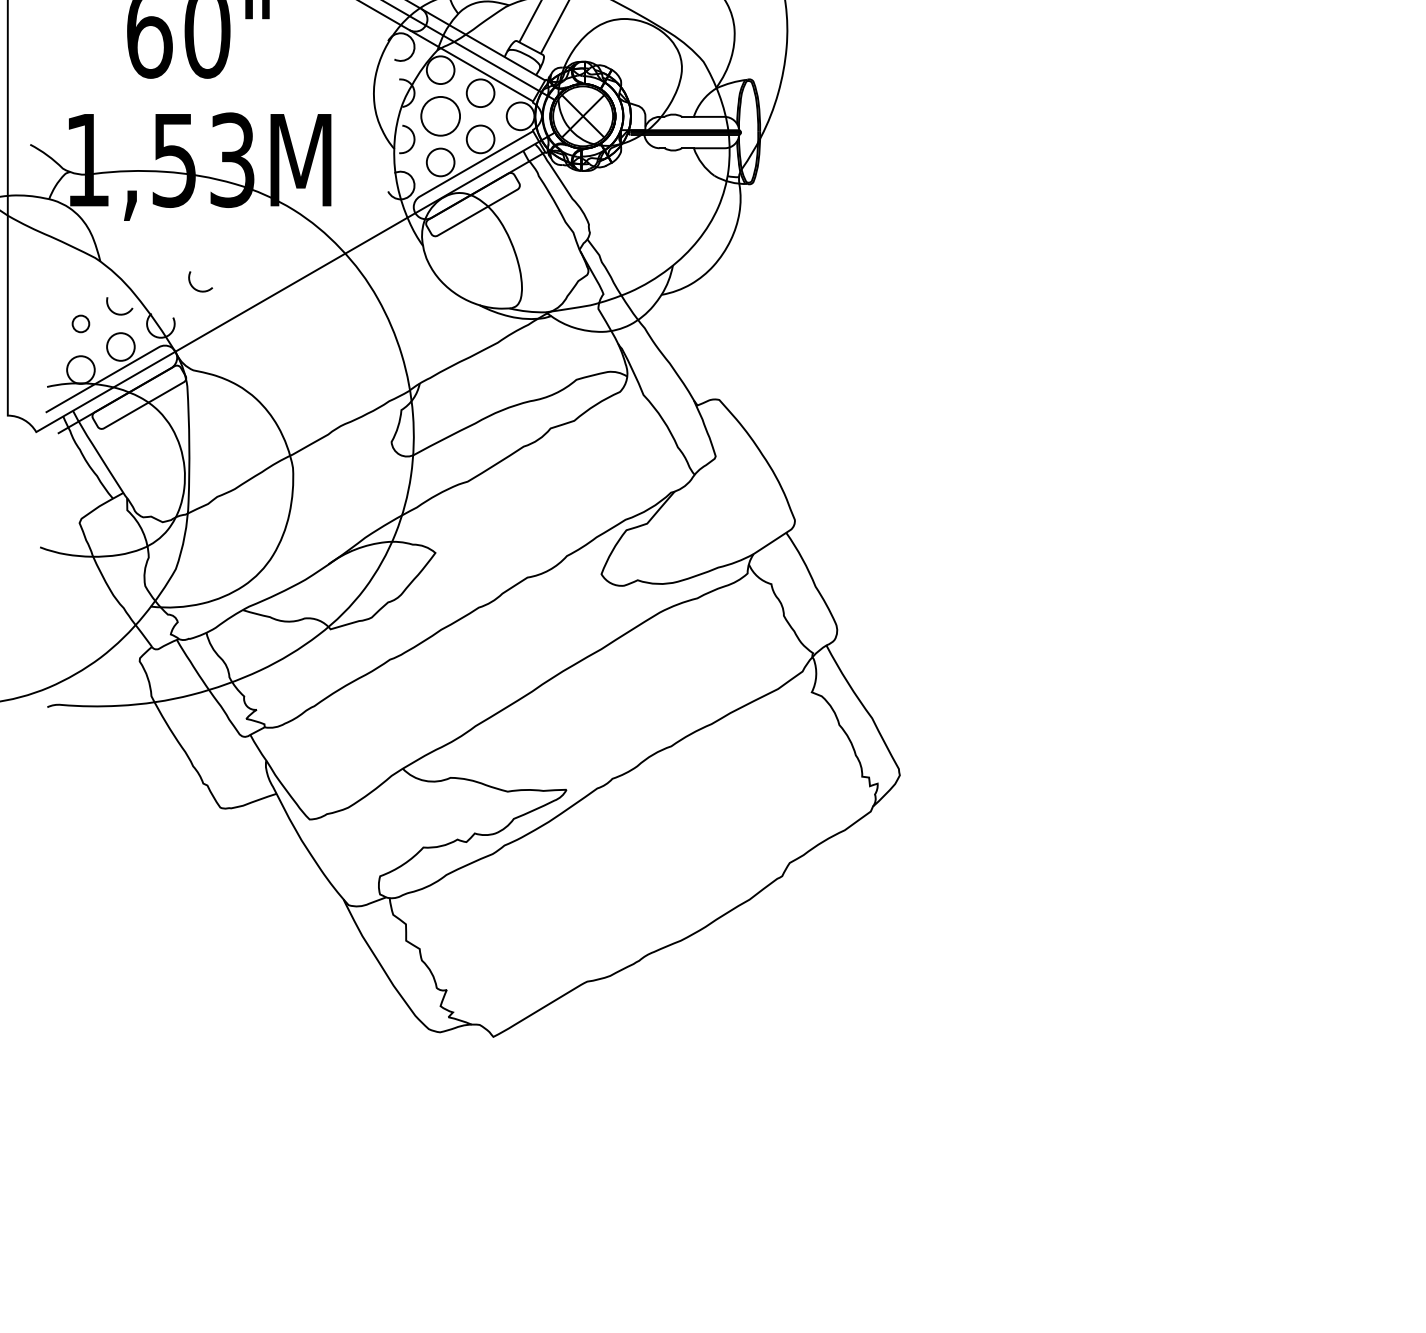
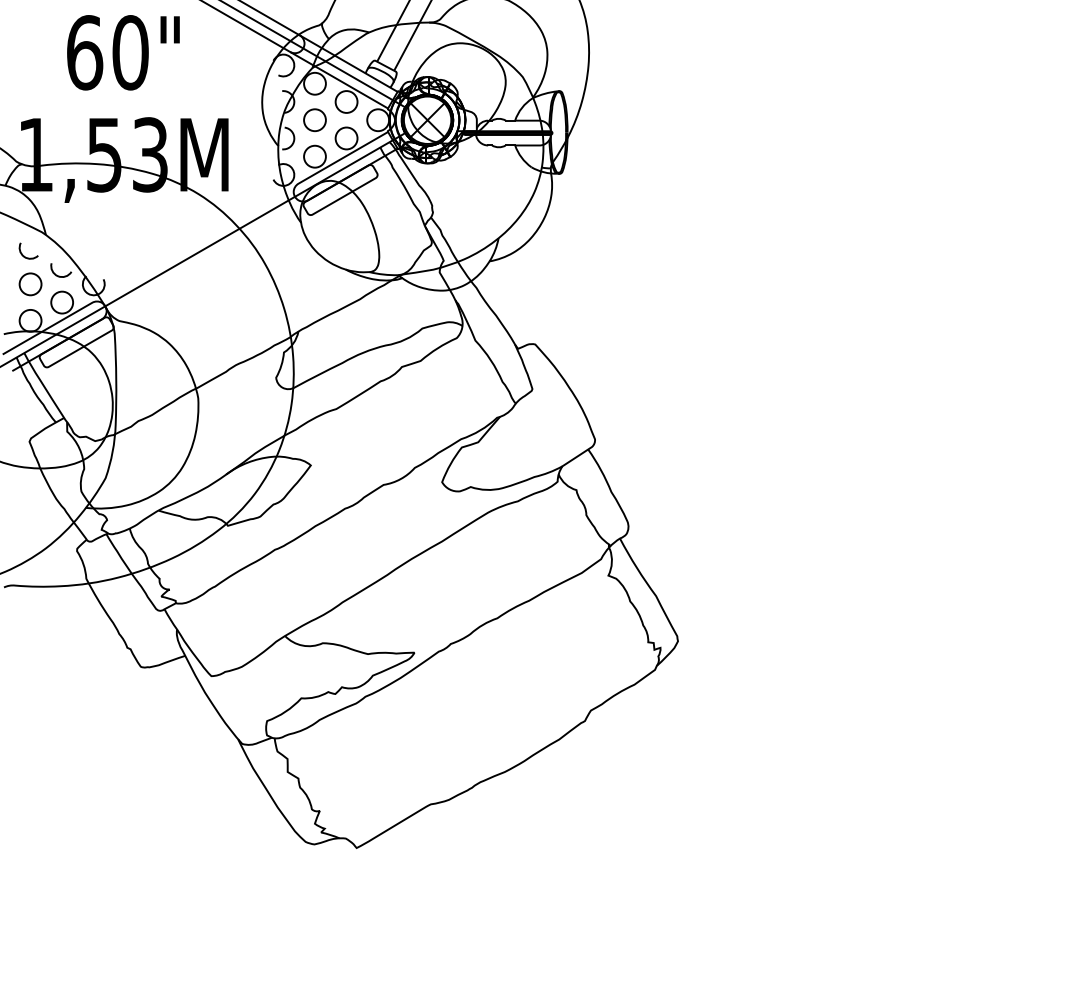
circle: (440, 116) -> (314, 120), size x0.71
arc: (198, 289) -> (27, 257), moved
circle: (80, 323) -> (30, 284), size x1.67

